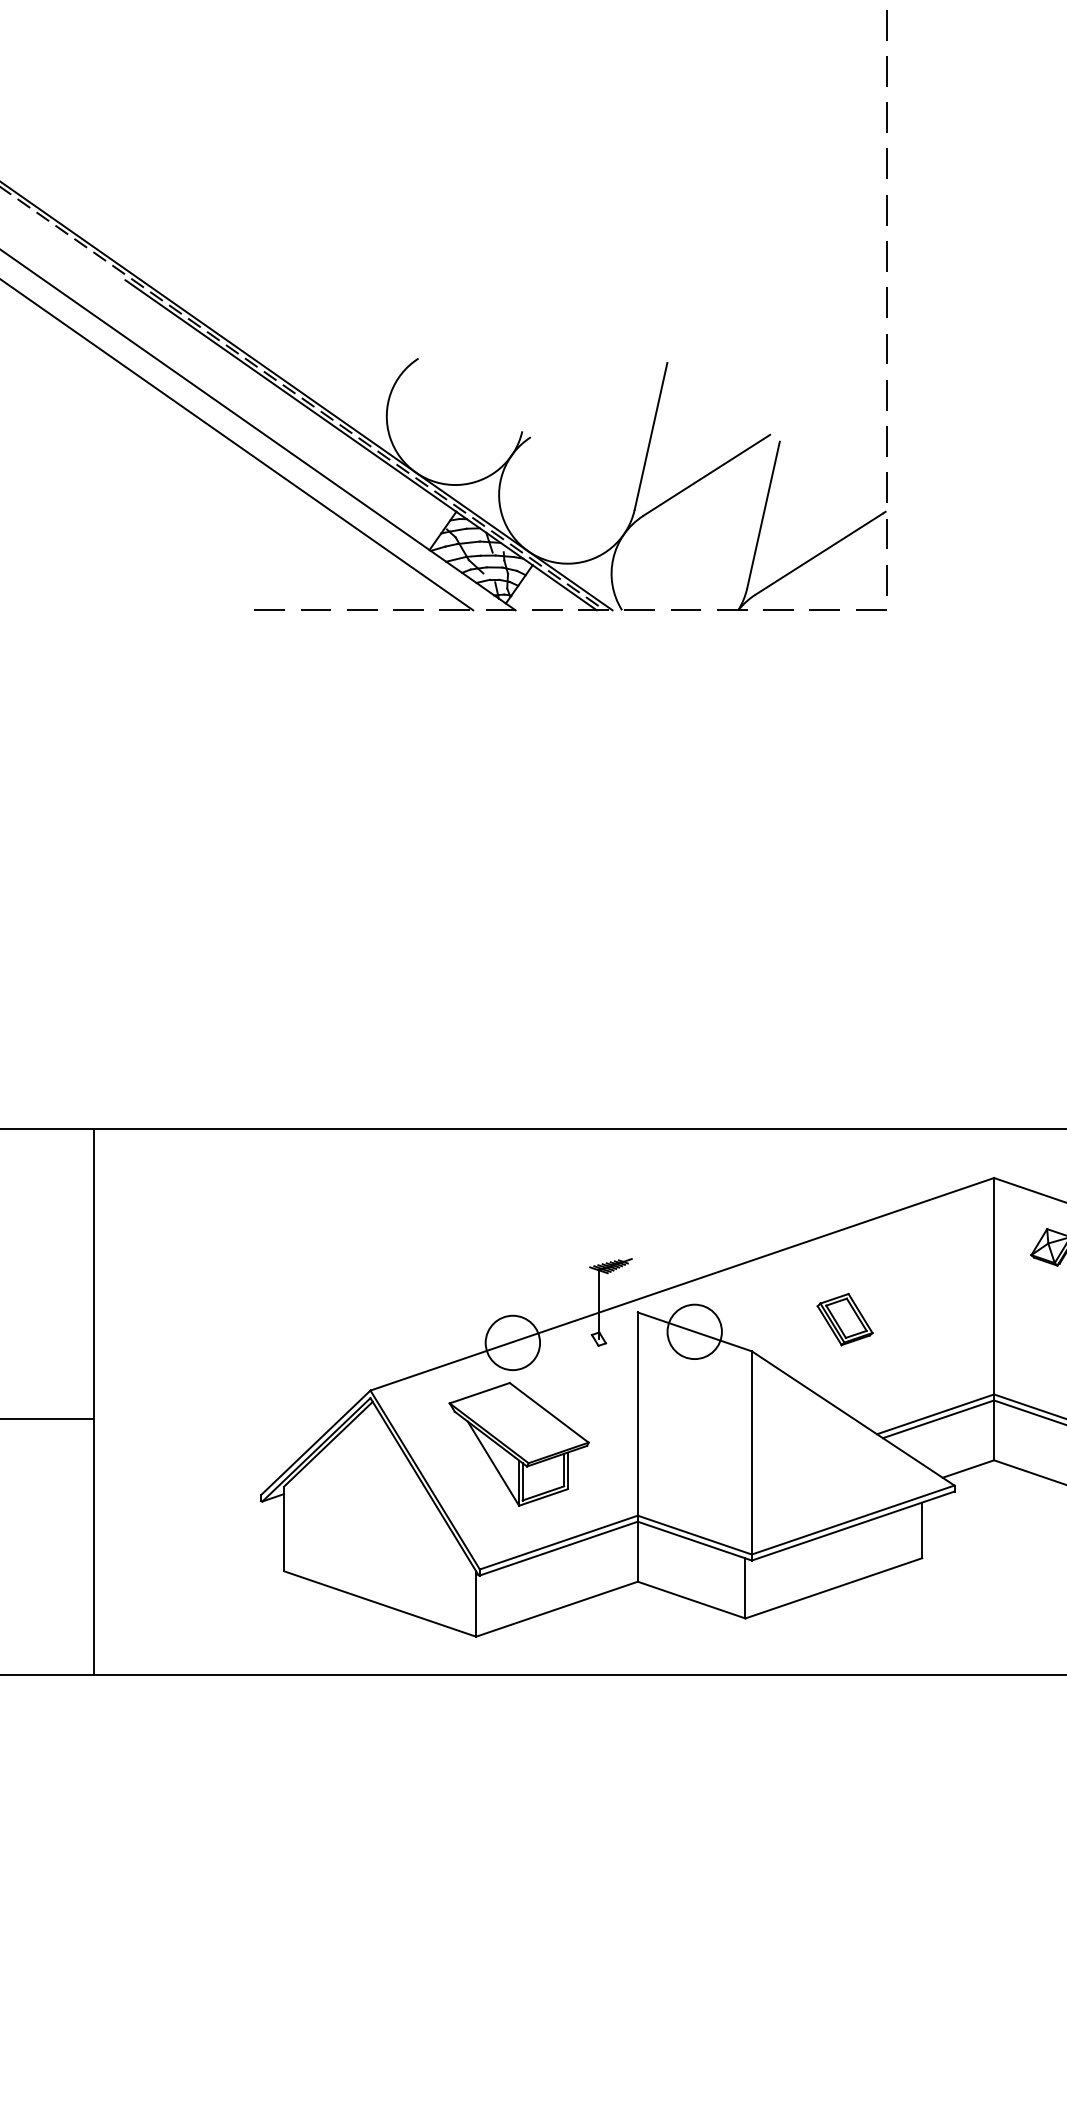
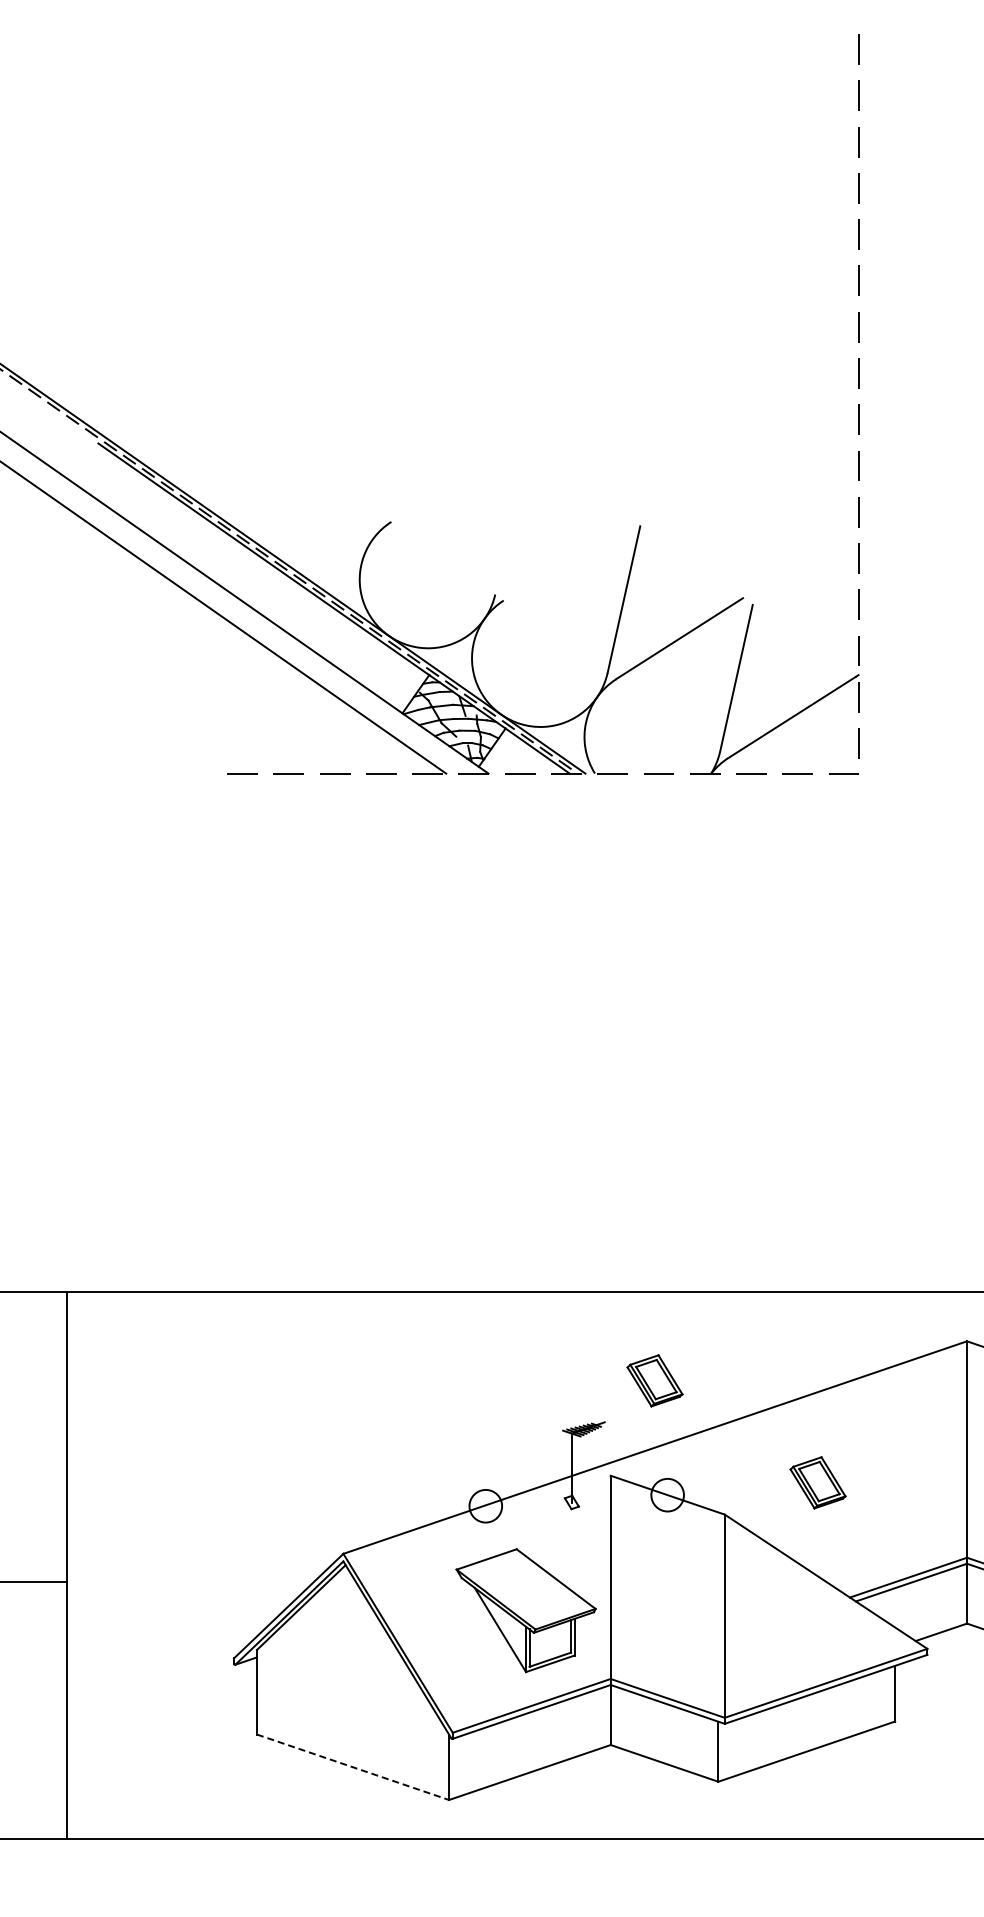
part: (681, 1217) -> (654, 1380), added
circle: (694, 1331) -> (667, 1494), size x0.6
circle: (512, 1342) -> (485, 1505), size x0.6
part: (518, 1443) -> (525, 1609), moved
line: (380, 1604) -> (353, 1767), solid -> dashed

